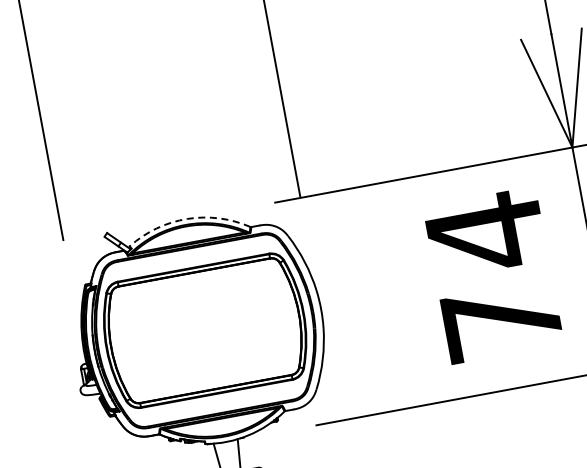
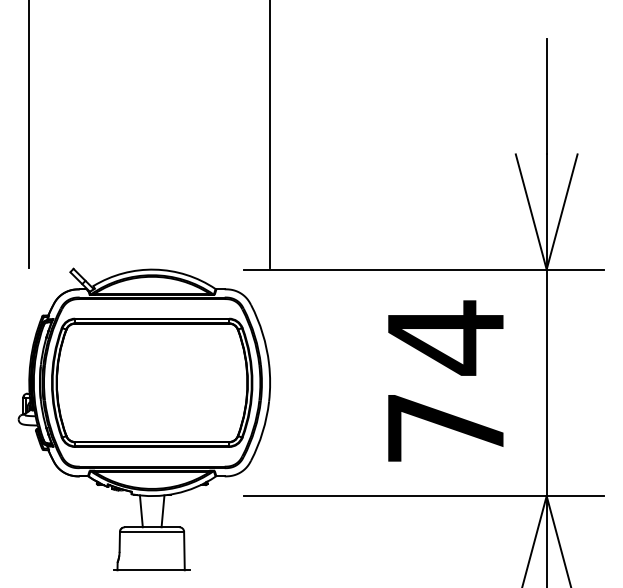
arc: (186, 218) -> (154, 269), dashed -> solid

